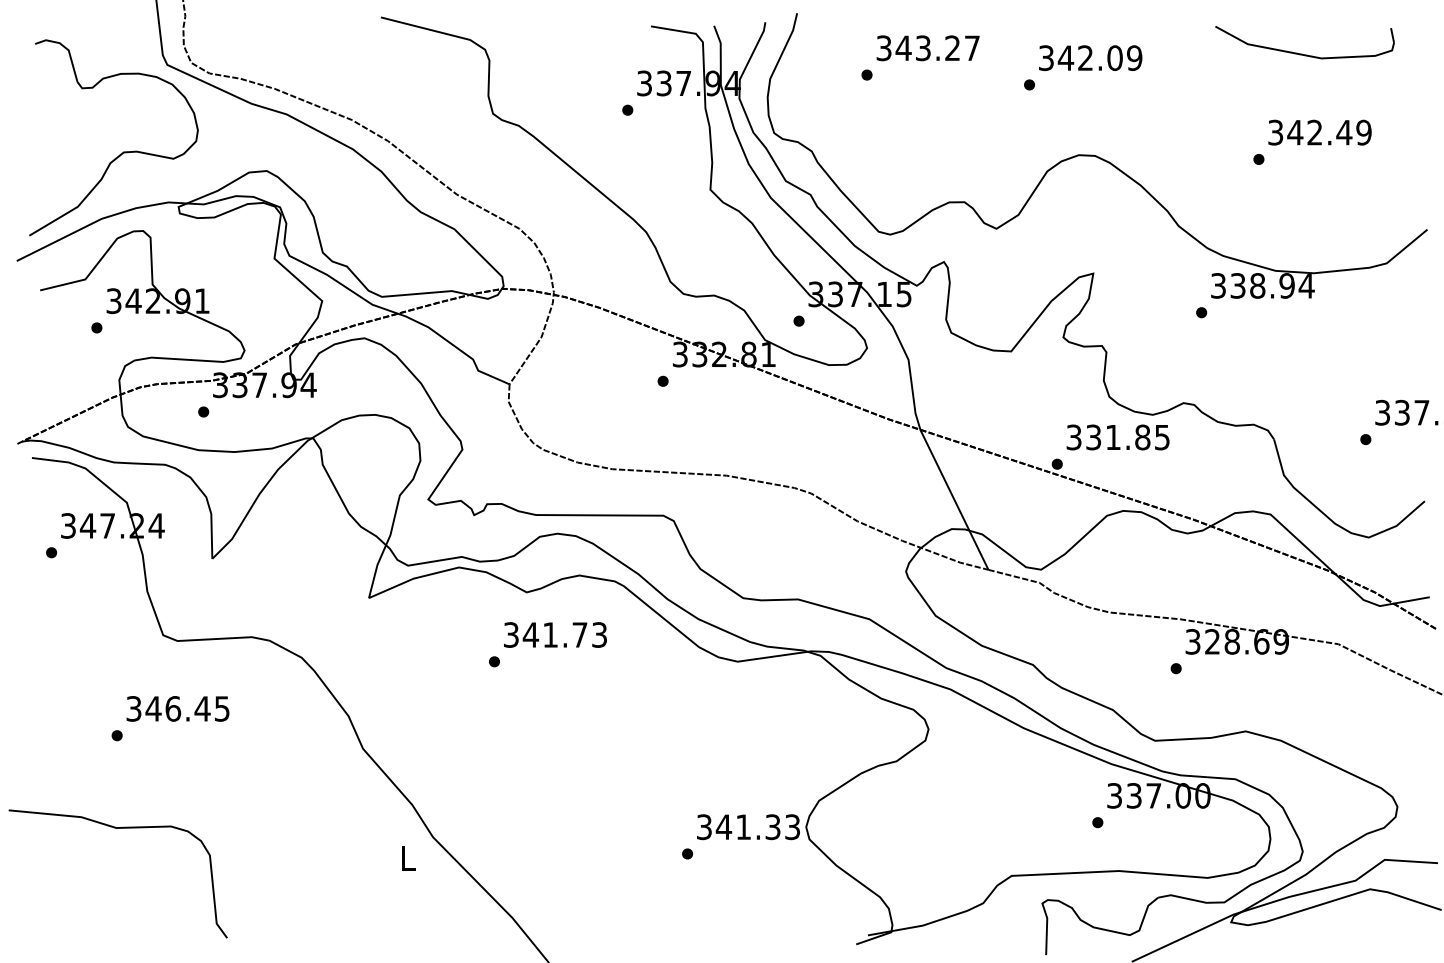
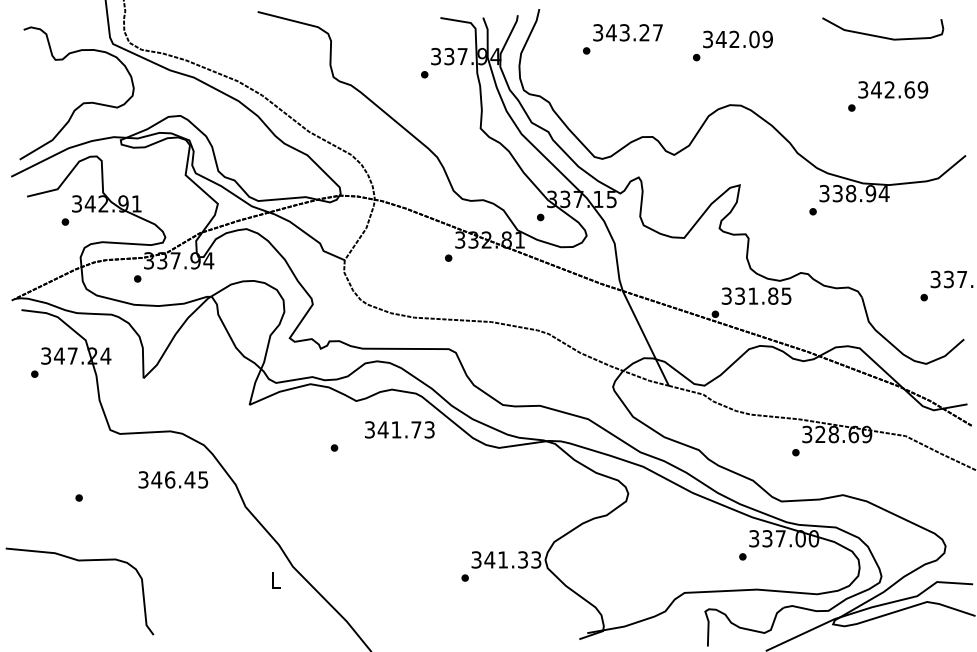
text: (1344, 132) -> (909, 89), 342.49 -> 342.69
text: (555, 634) -> (399, 429), moved
text: (178, 708) -> (173, 479), moved

